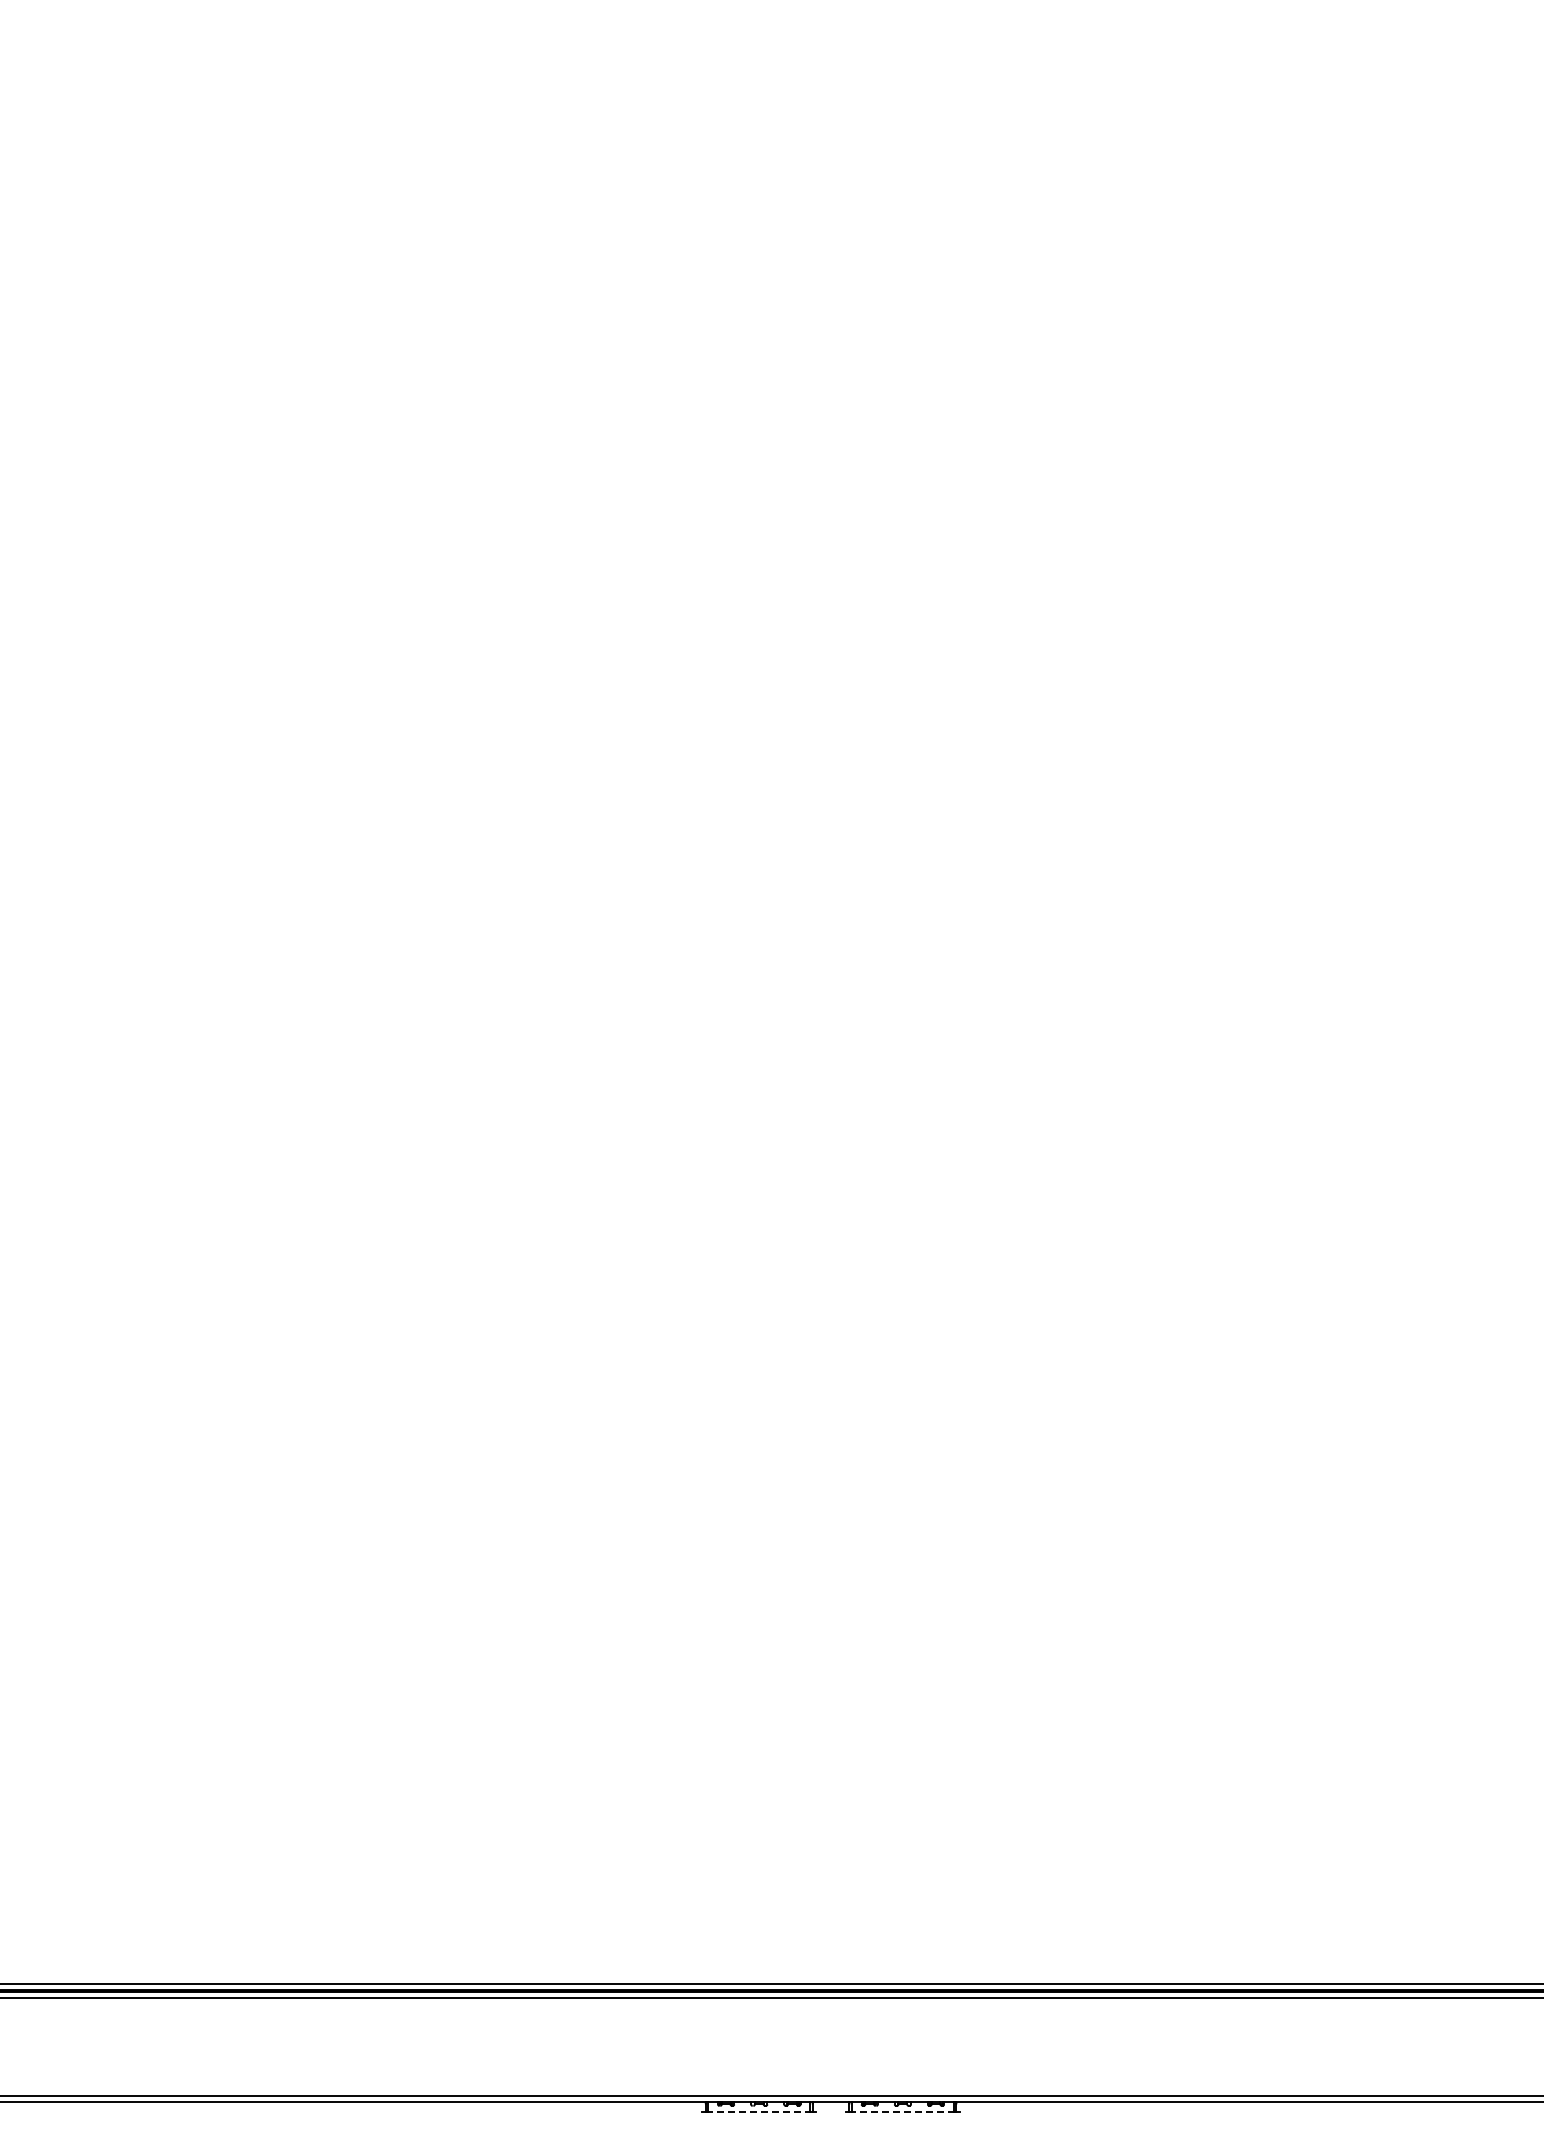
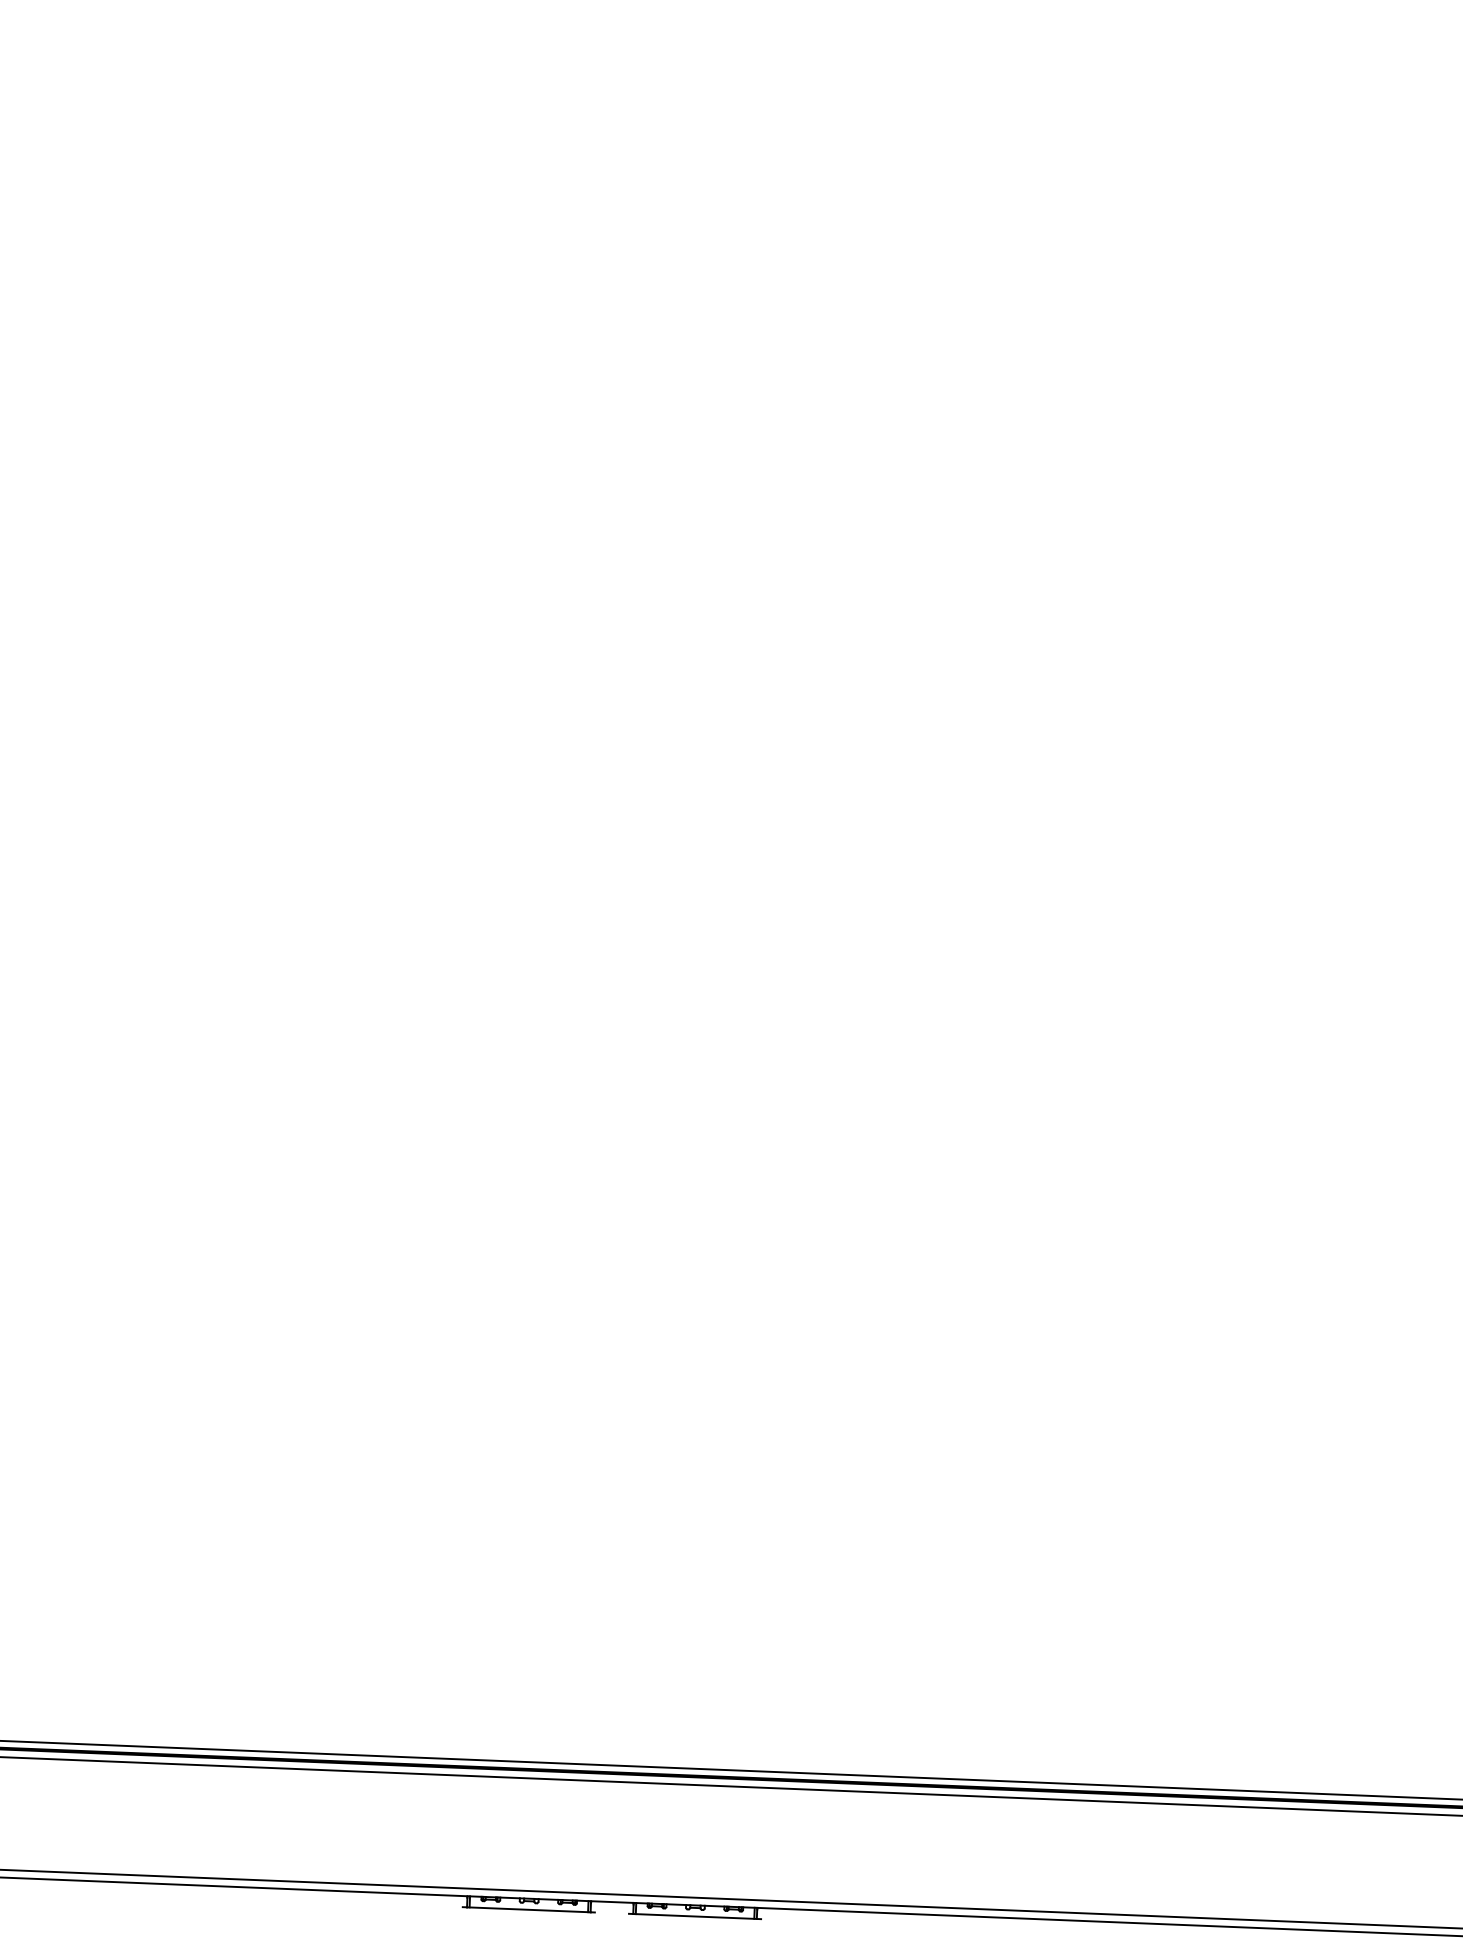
line: (759, 2111) -> (529, 1909), dashed -> solid
line: (903, 2111) -> (695, 1916), dashed -> solid

